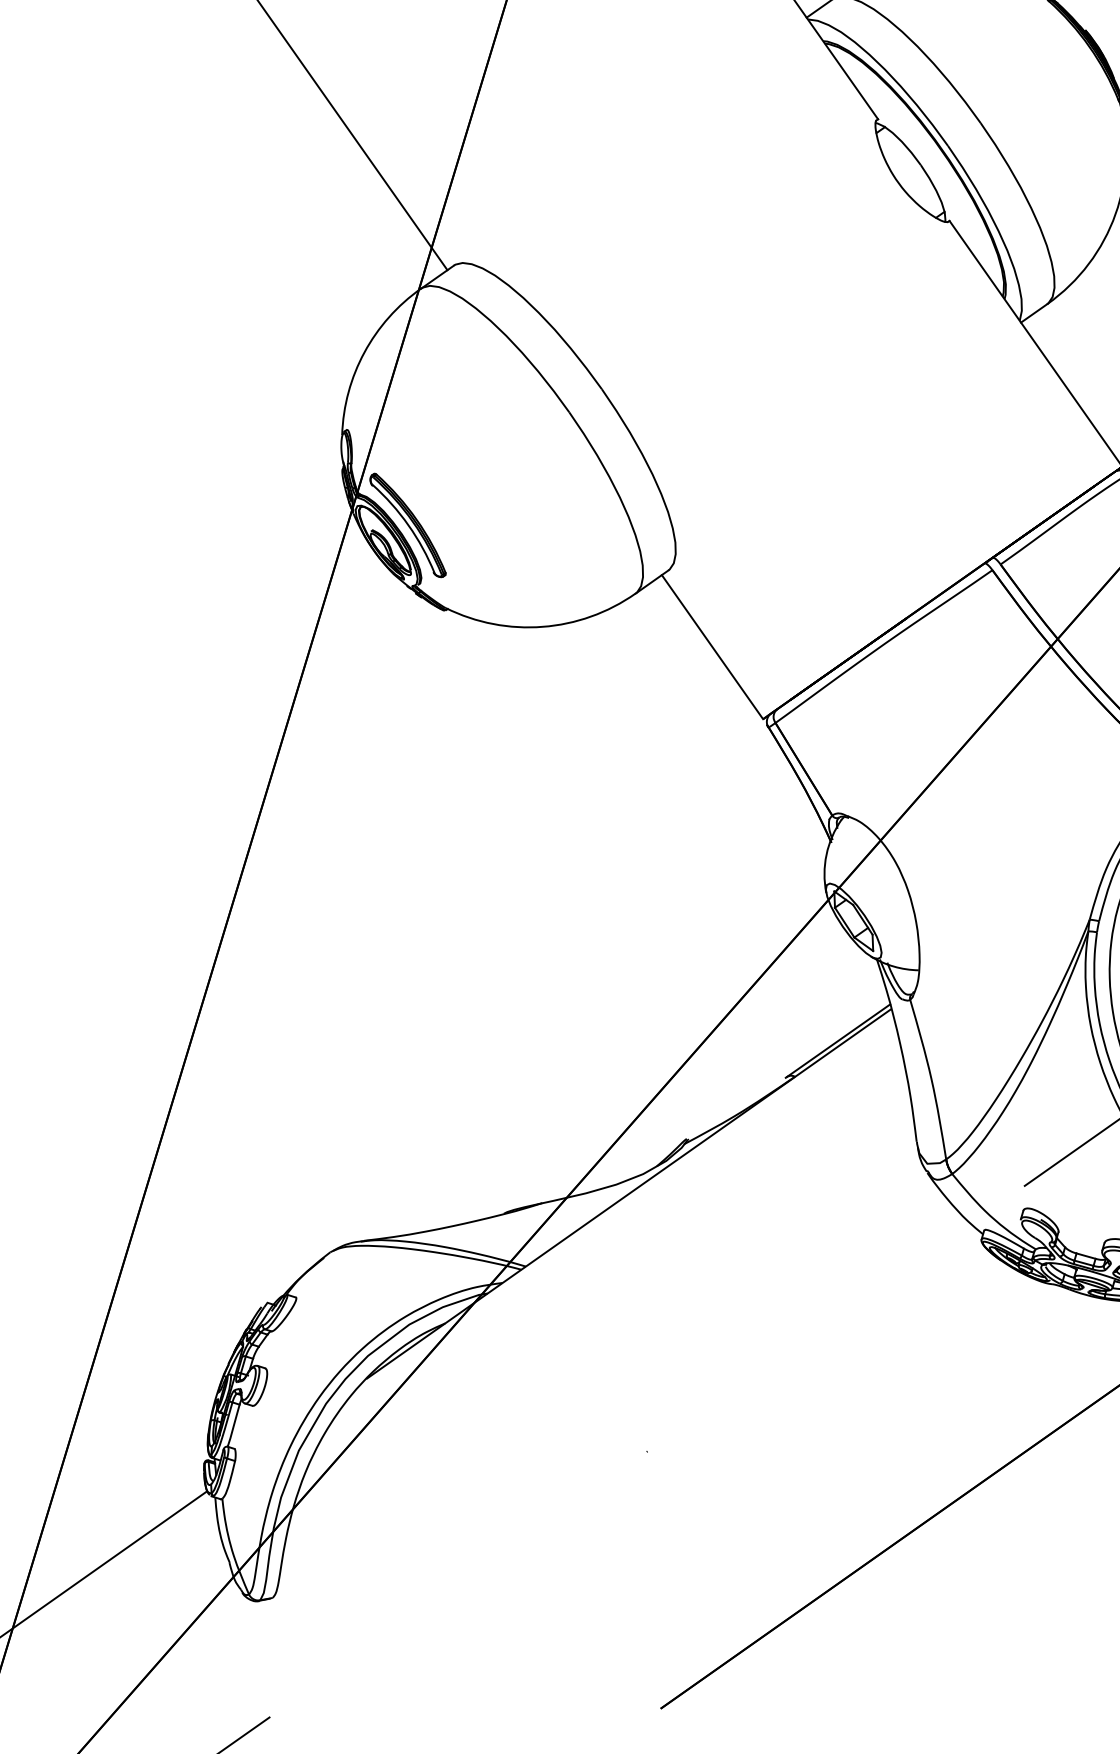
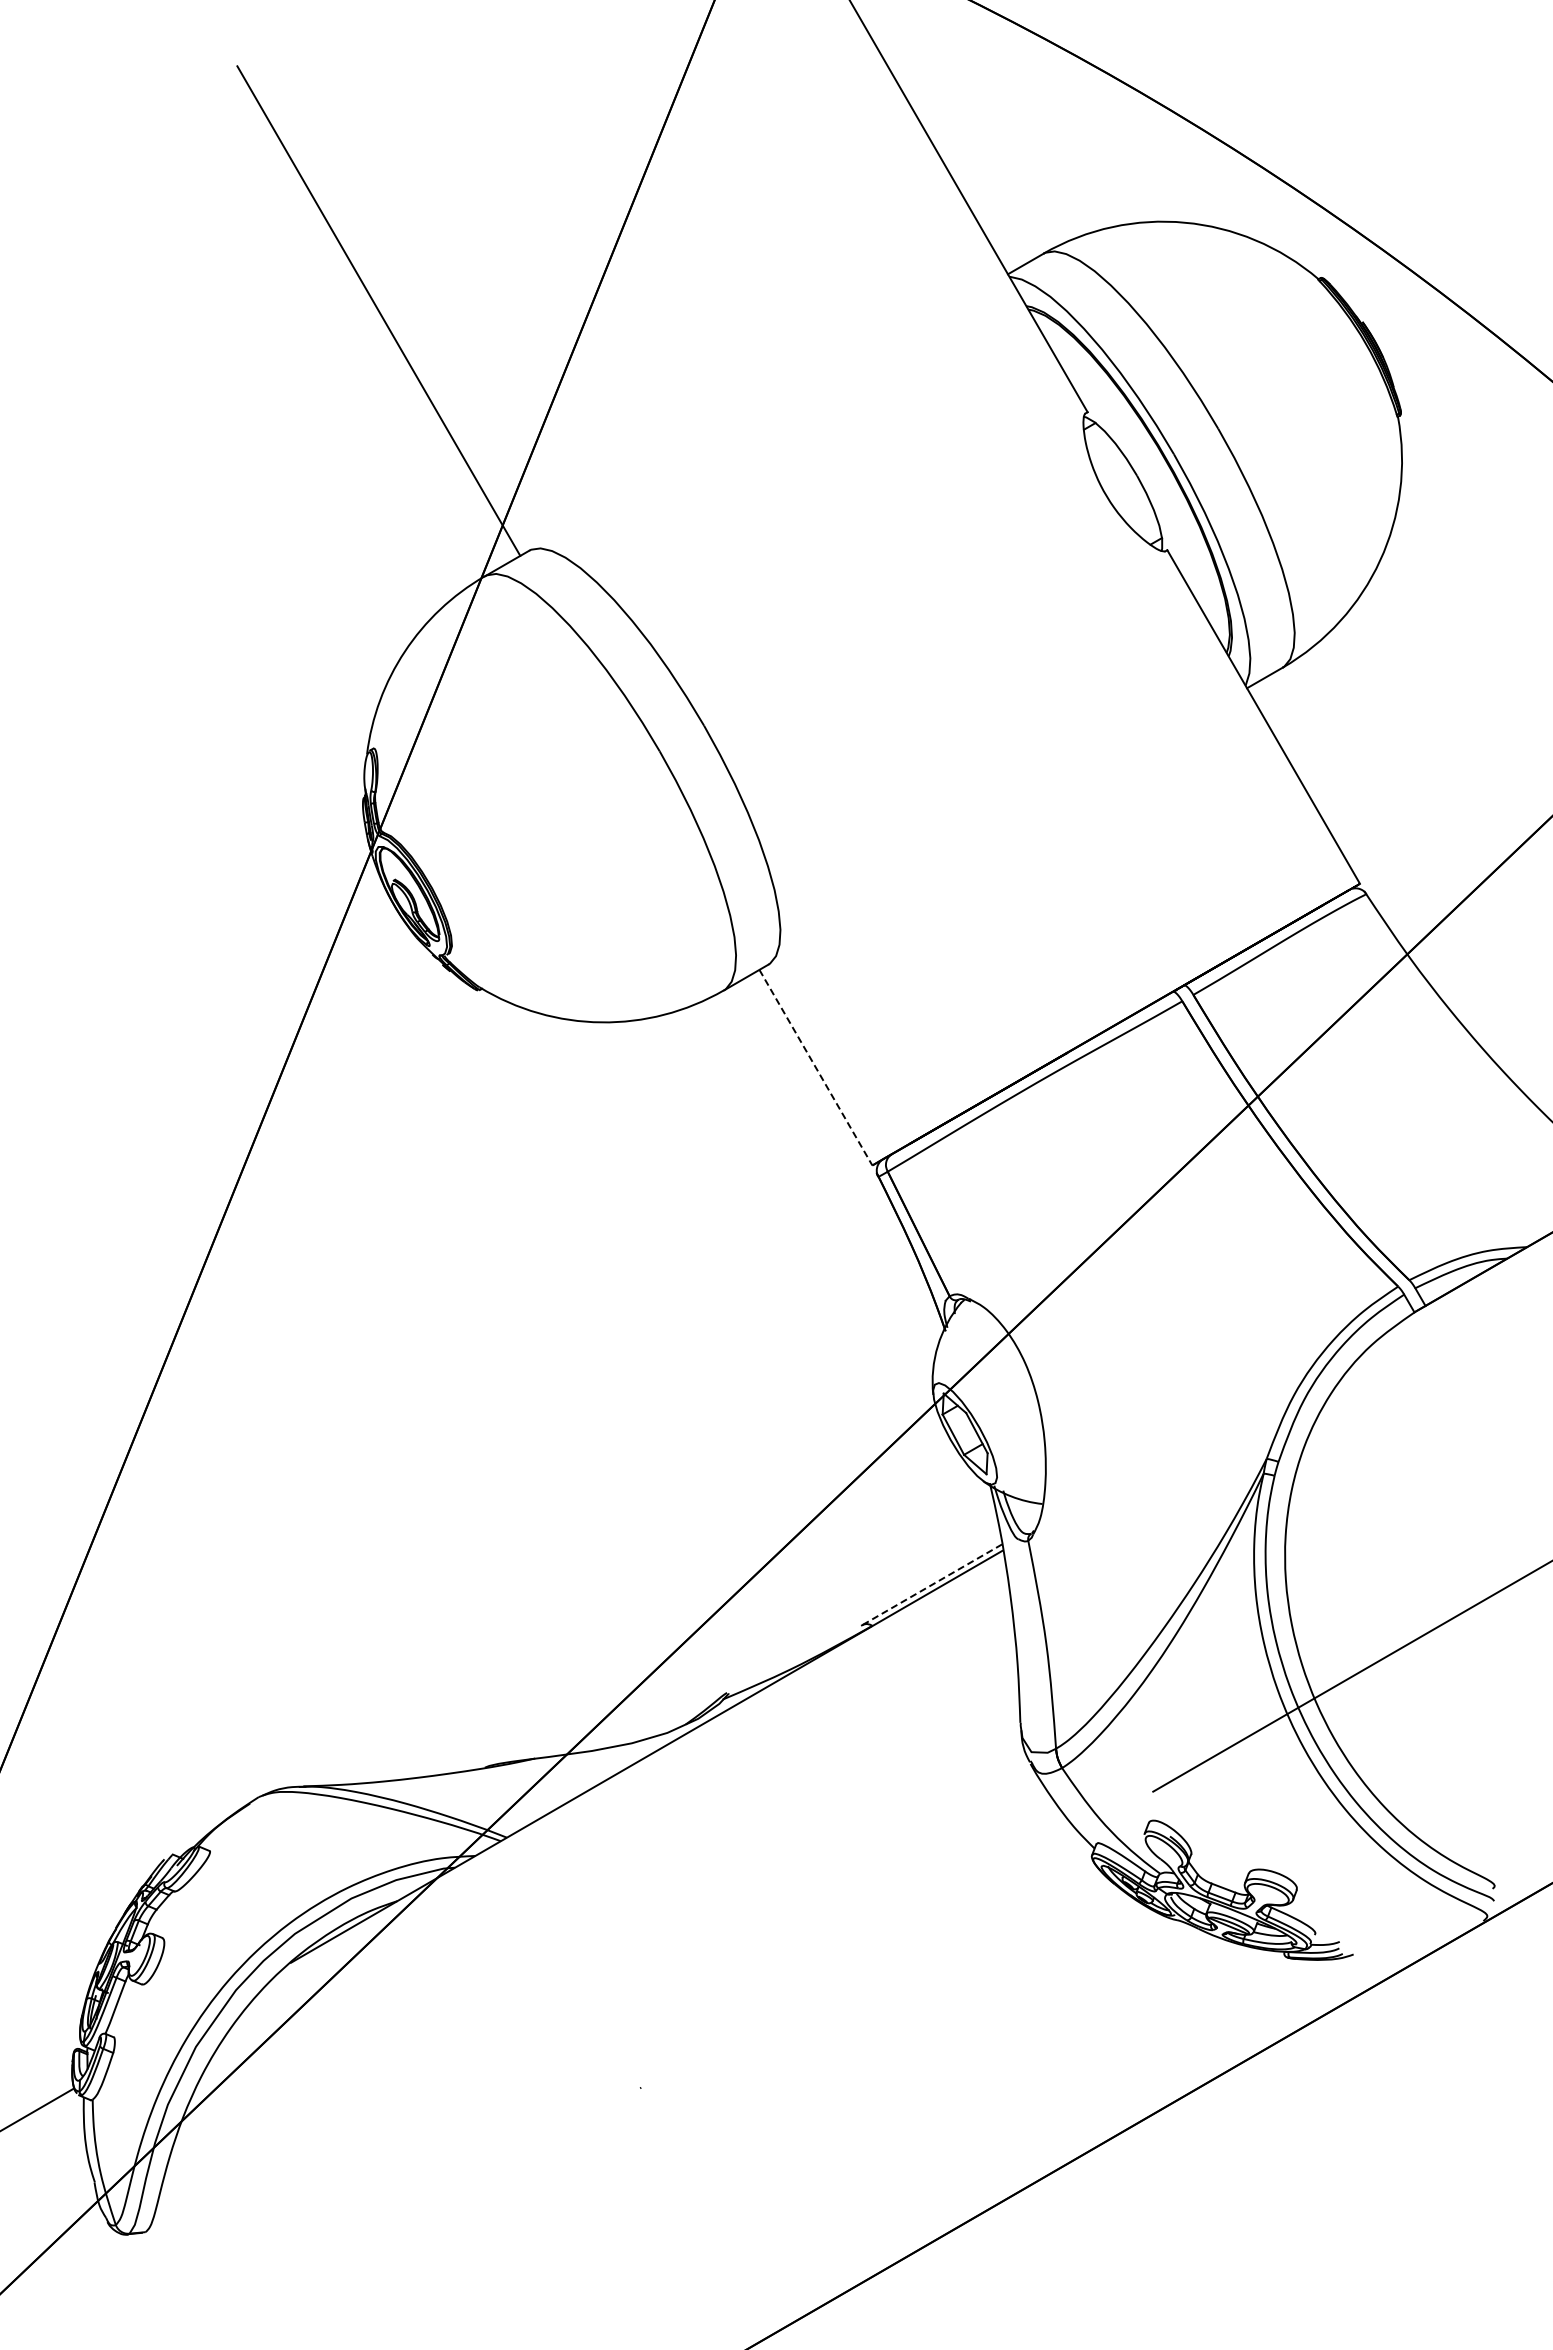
part: (407, 525) -> (440, 877), removed
line: (712, 647) -> (815, 1067), solid -> dashed
line: (838, 1041) -> (931, 1585), solid -> dashed

